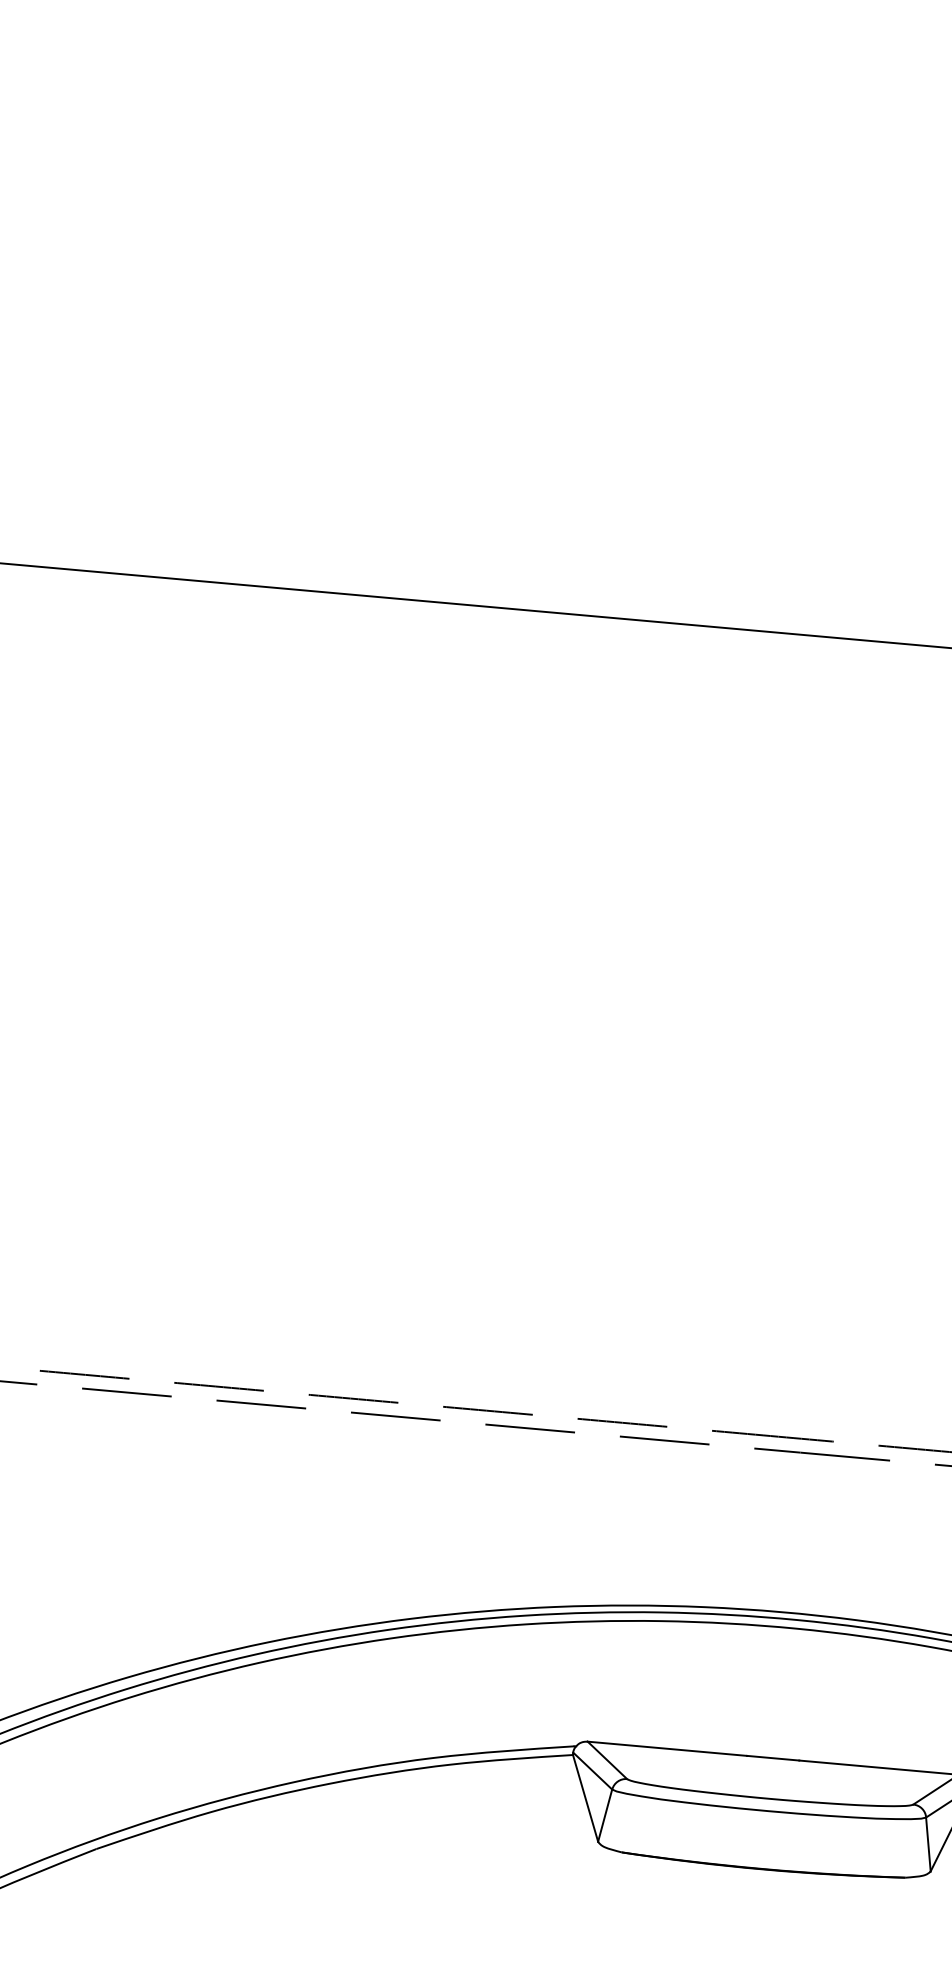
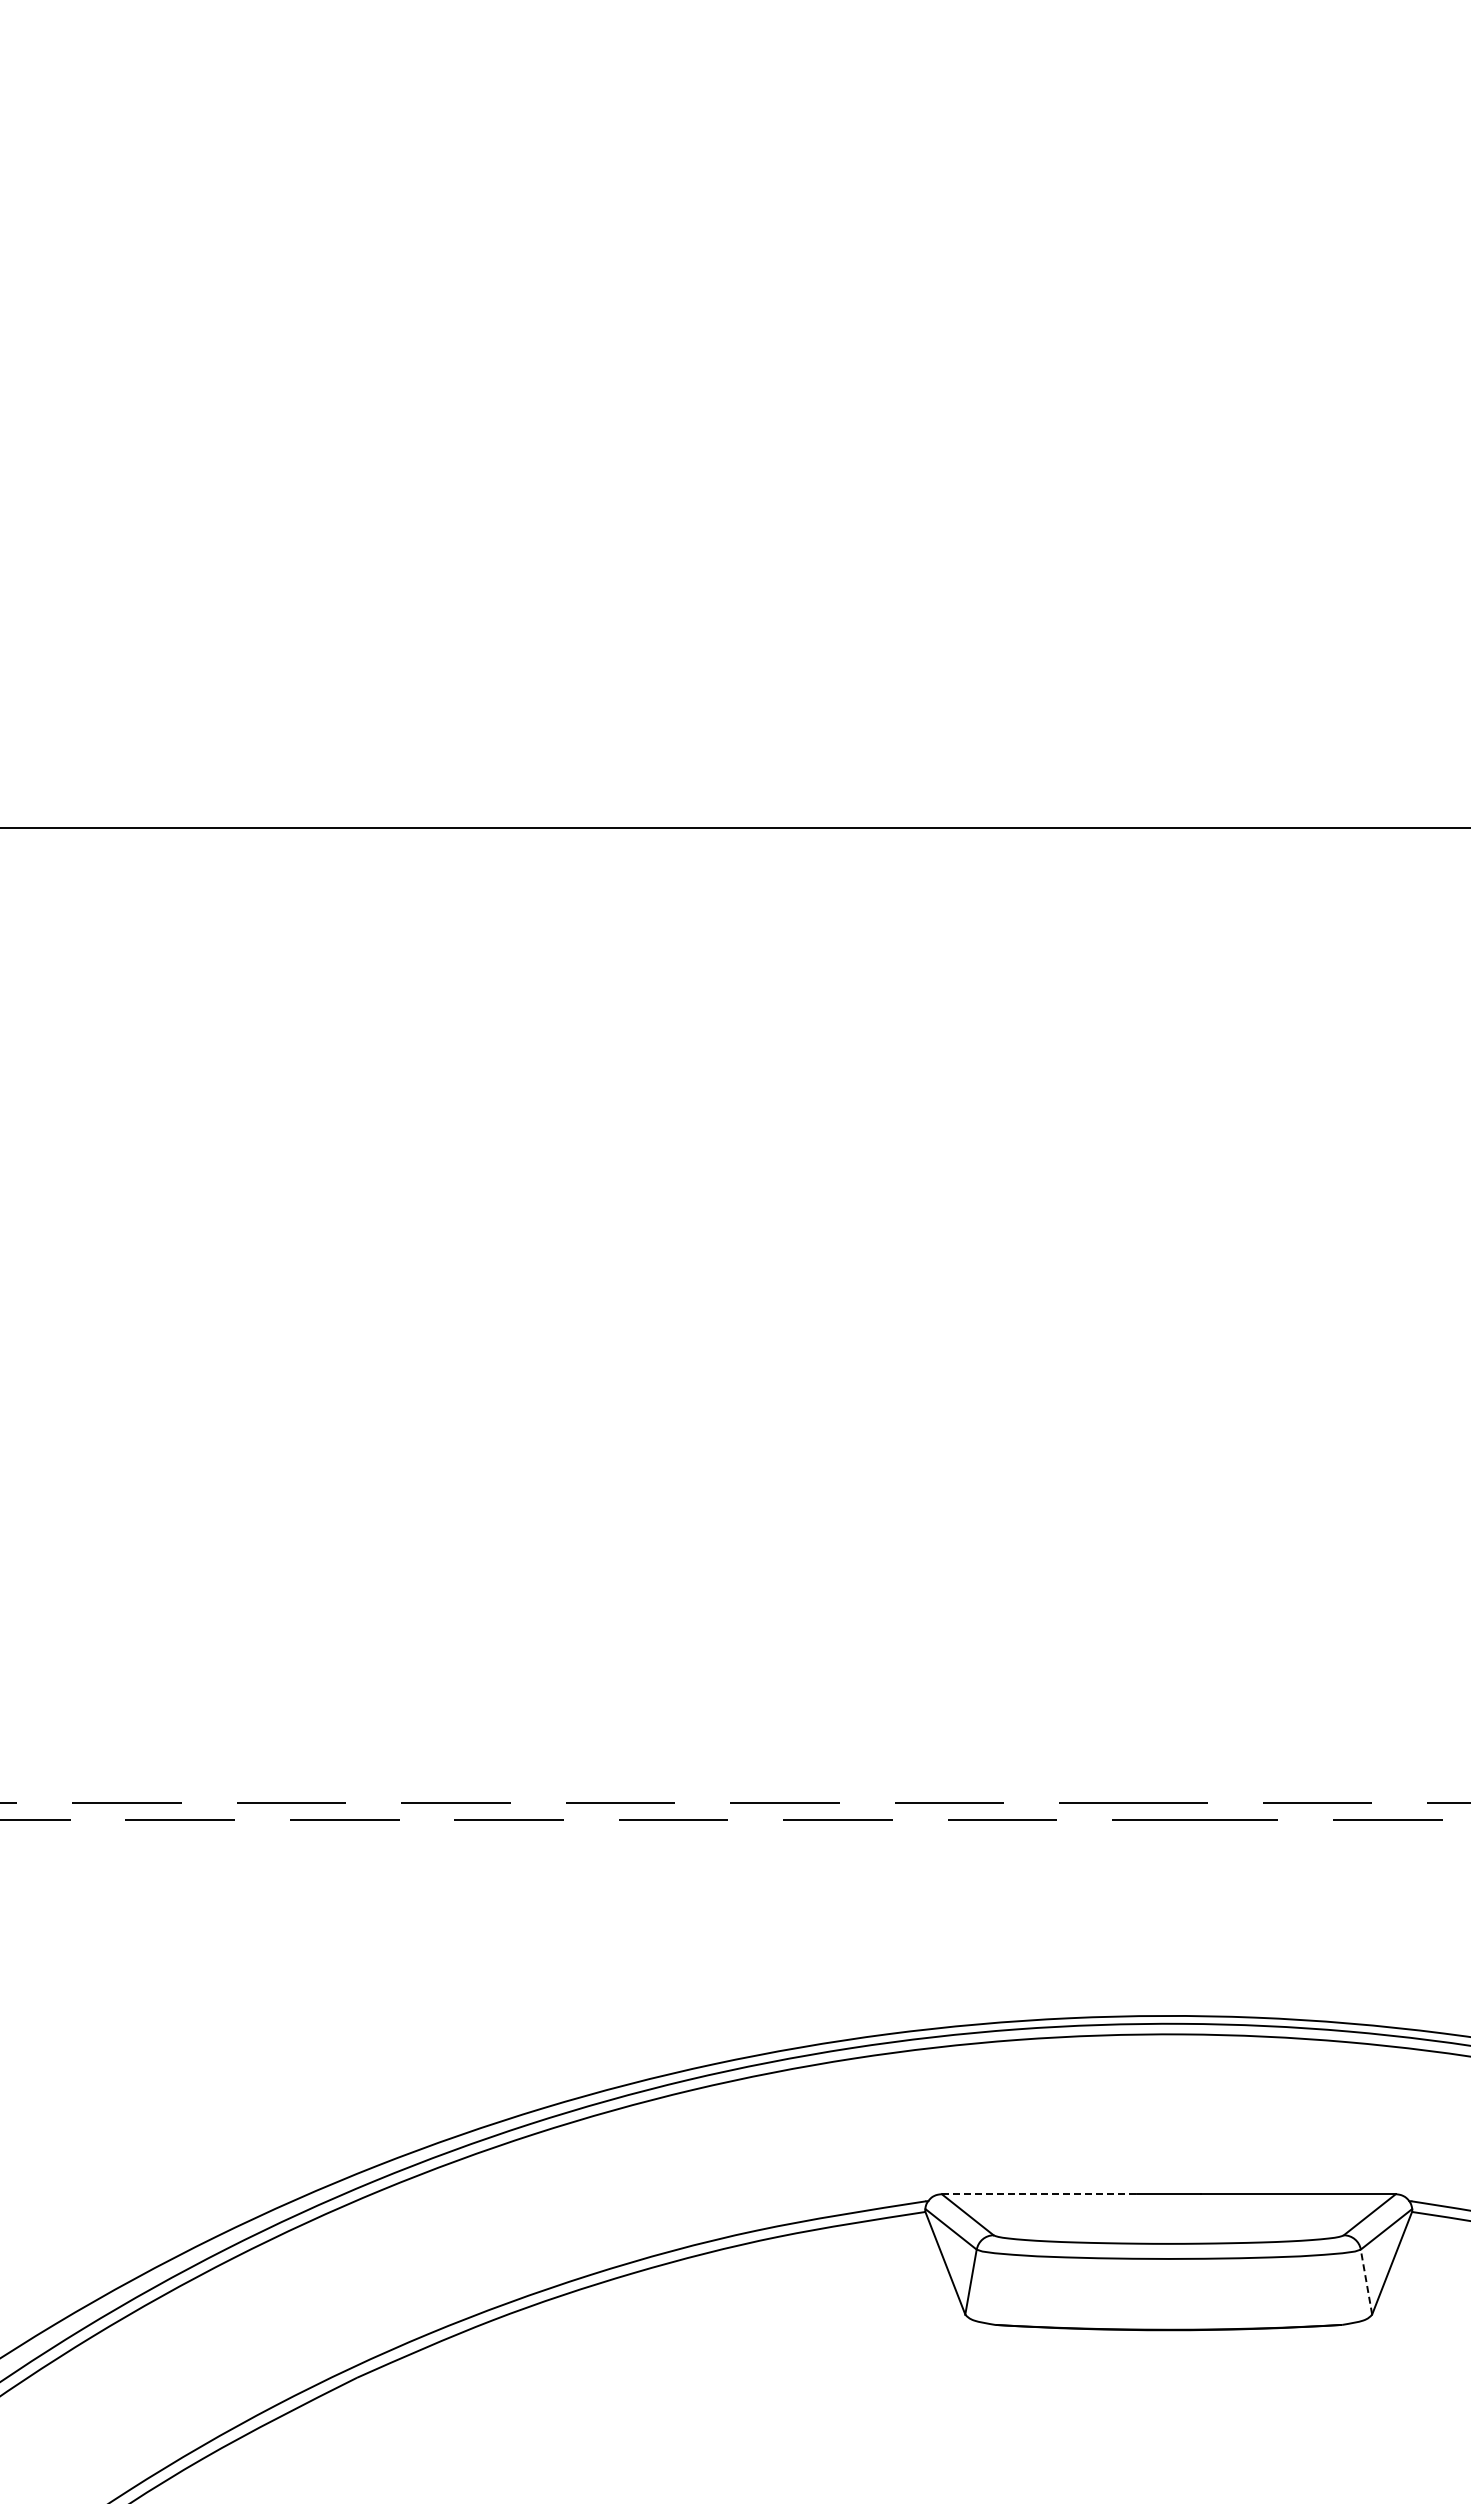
line: (667, 1749) -> (1039, 2194), solid -> dashed
line: (928, 1844) -> (1366, 2282), solid -> dashed

